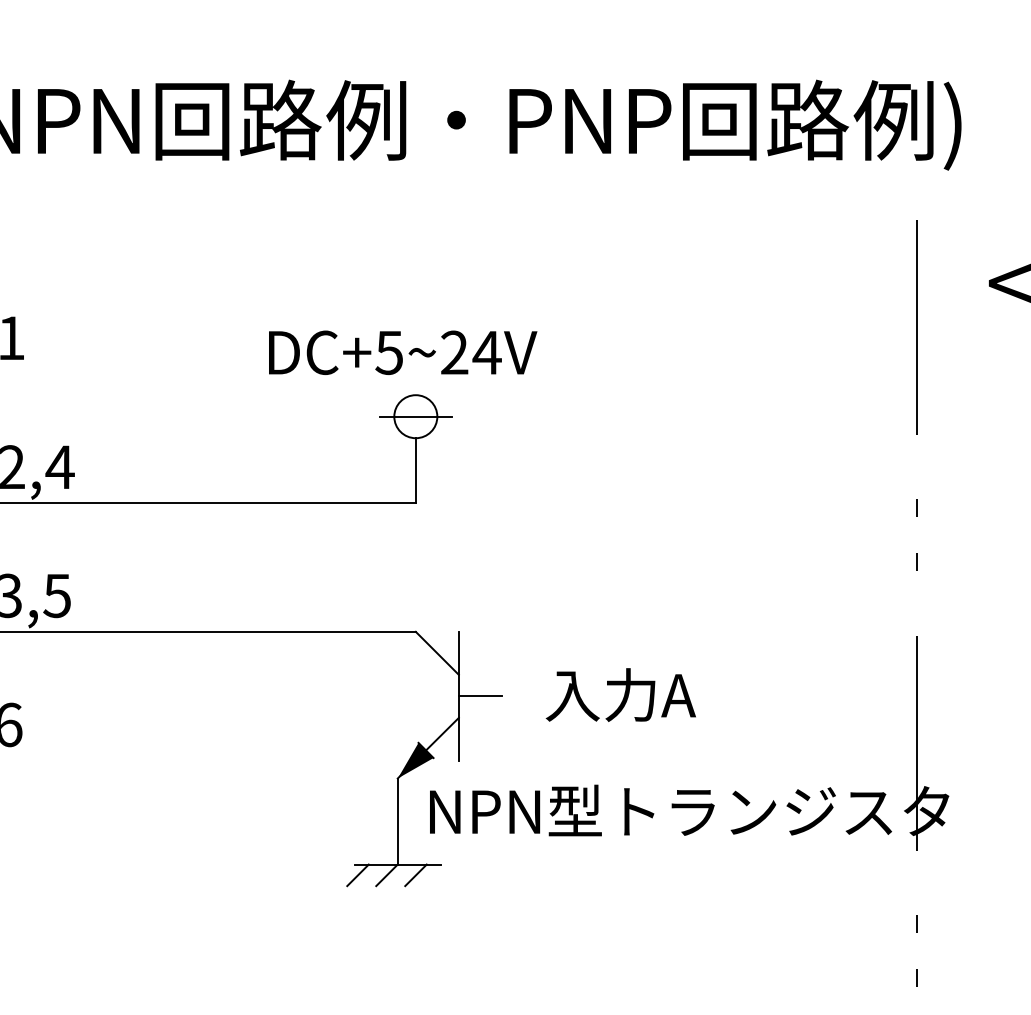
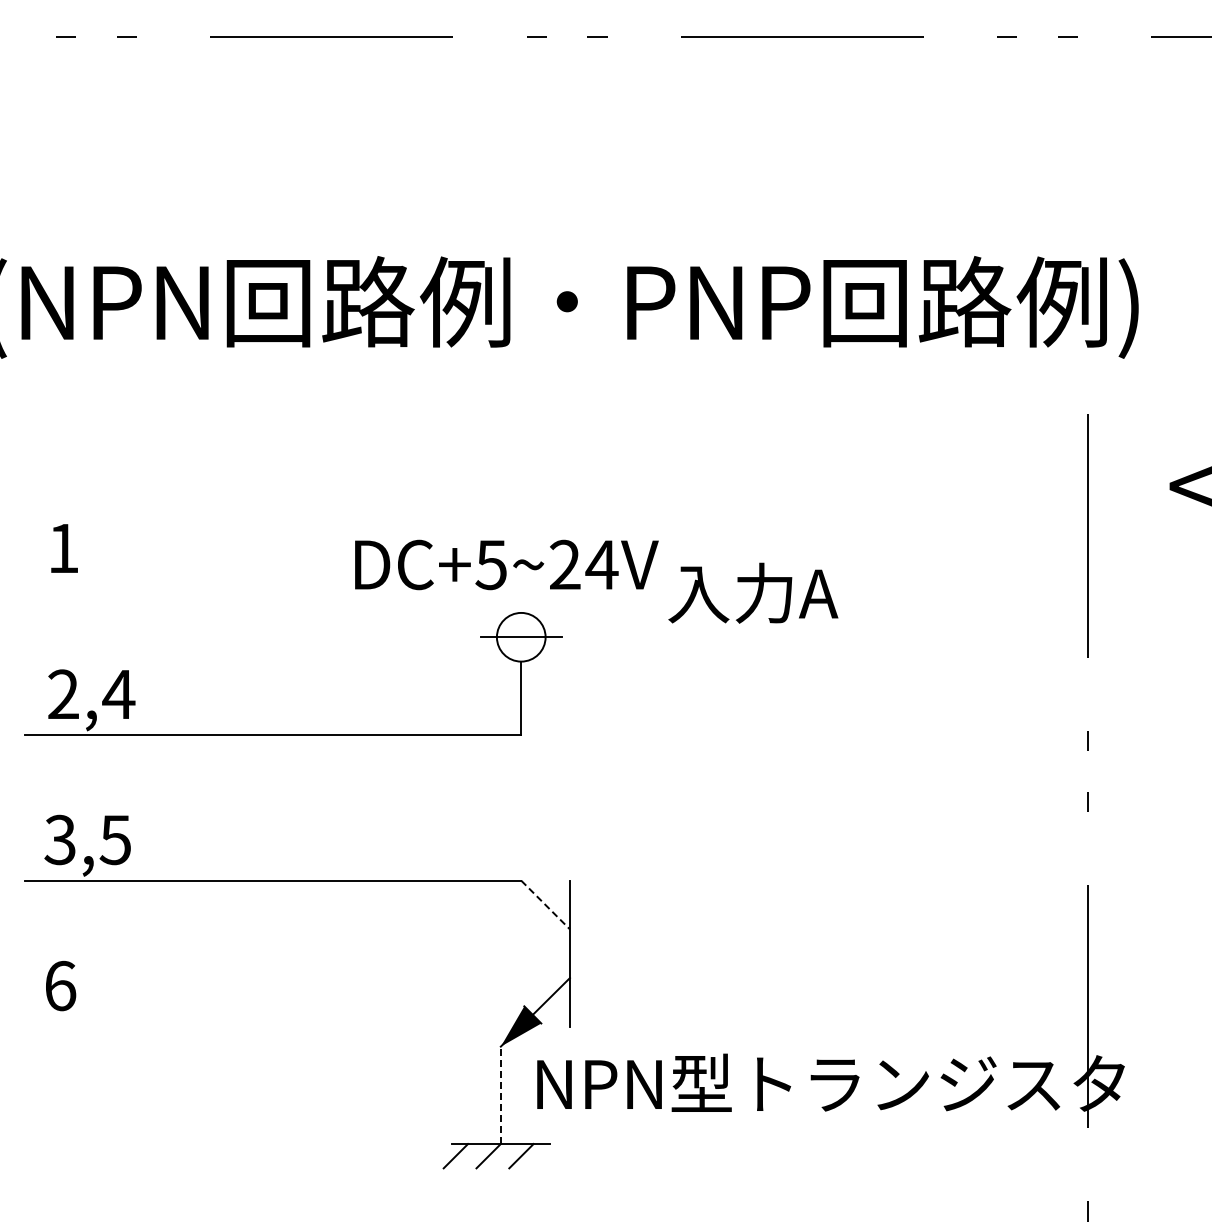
line: (437, 653) -> (545, 905), solid -> dashed
text: (621, 694) -> (753, 592), moved
line: (479, 696) -> (593, 953), removed
line: (397, 821) -> (500, 1095), solid -> dashed

